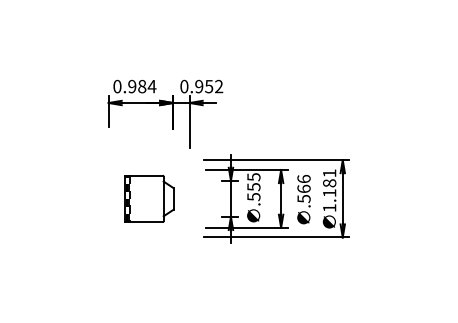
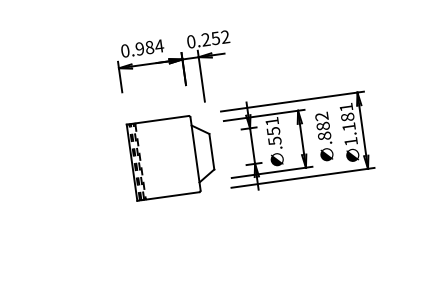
text: (199, 86) -> (206, 39), 0.952 -> 0.252
text: (253, 177) -> (271, 121), .555 -> .551
text: (303, 188) -> (322, 125), .566 -> .882
part: (149, 198) -> (172, 156), size x1.67

